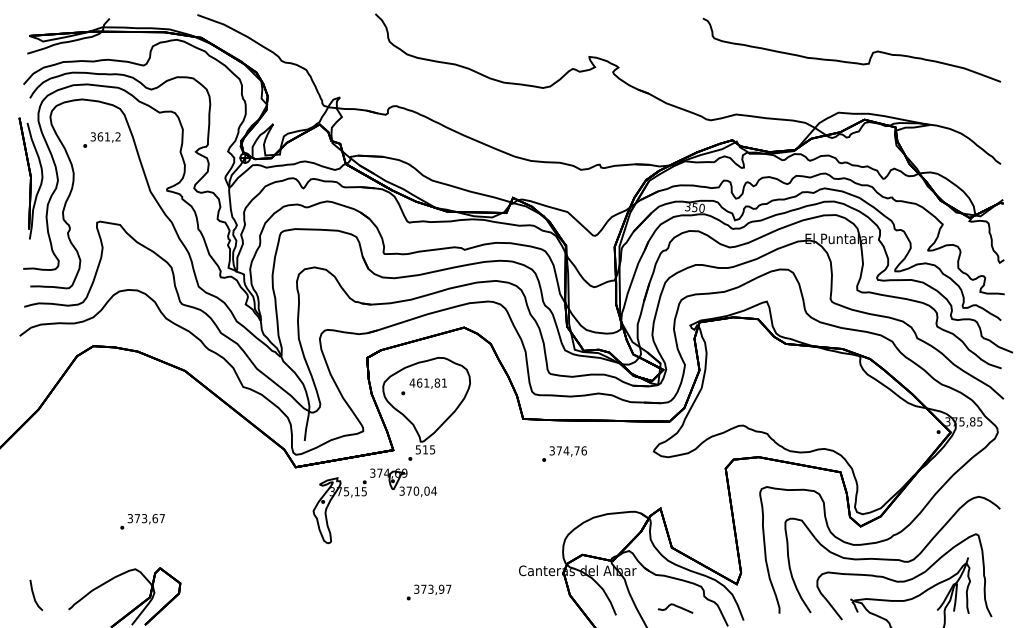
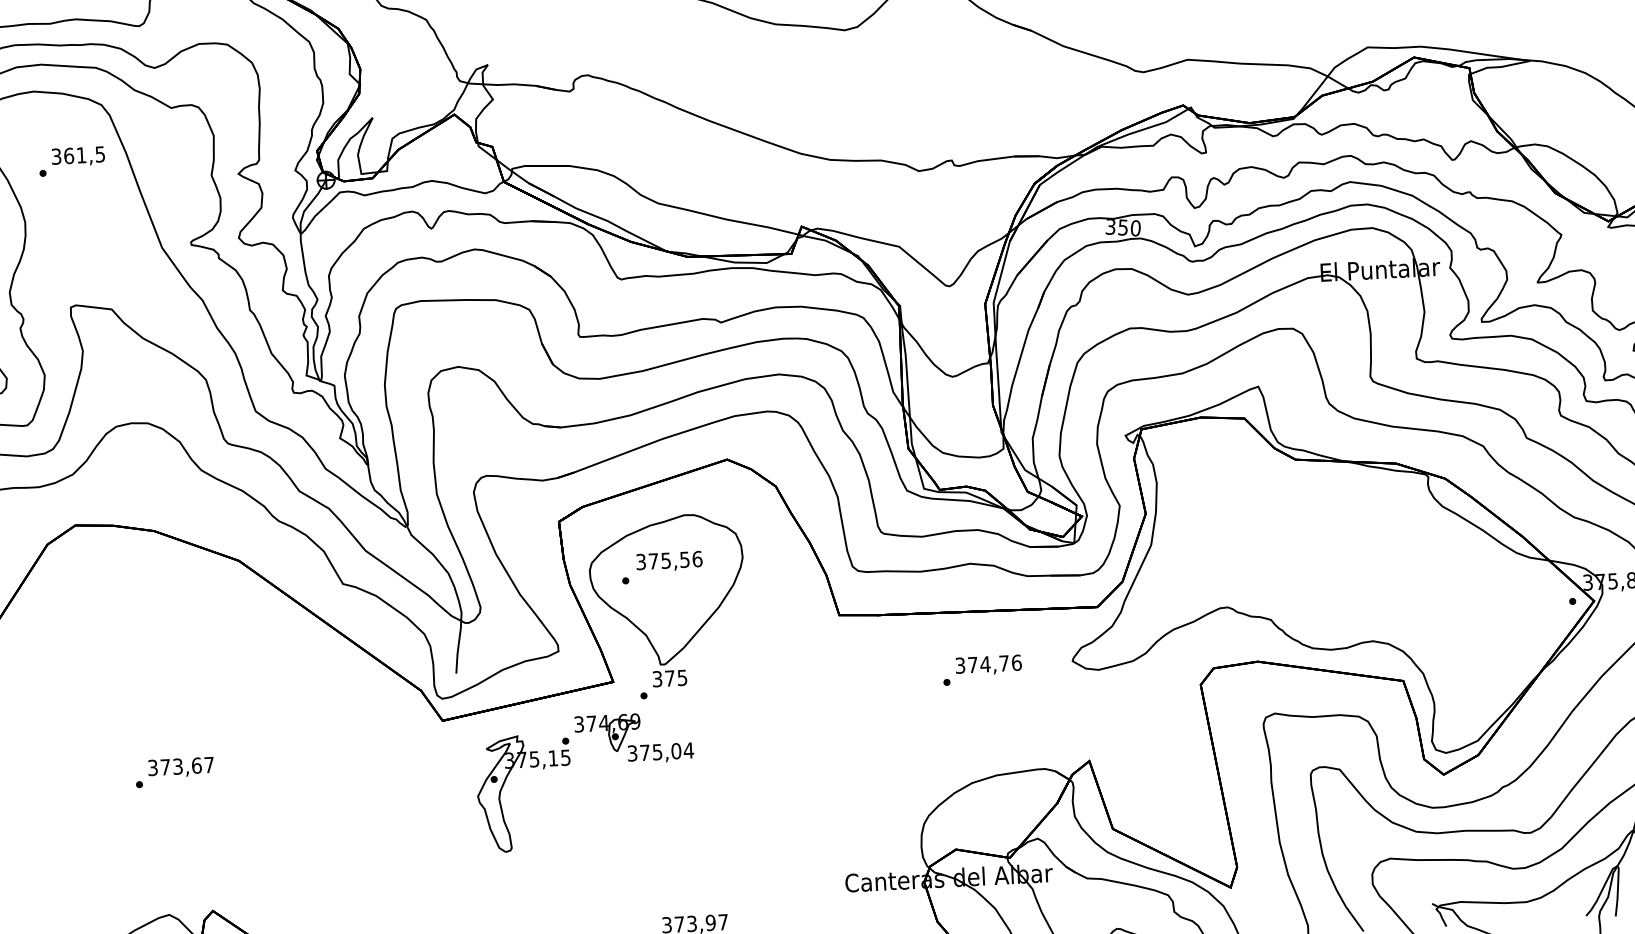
text: (117, 136) -> (99, 153), 361,2 -> 361,5
text: (428, 382) -> (669, 559), 461,81 -> 375,56
text: (422, 449) -> (664, 678), 515 -> 375
text: (564, 453) -> (982, 669), moved
text: (416, 490) -> (657, 750), 370,04 -> 375,04
text: (142, 521) -> (174, 771), moved

